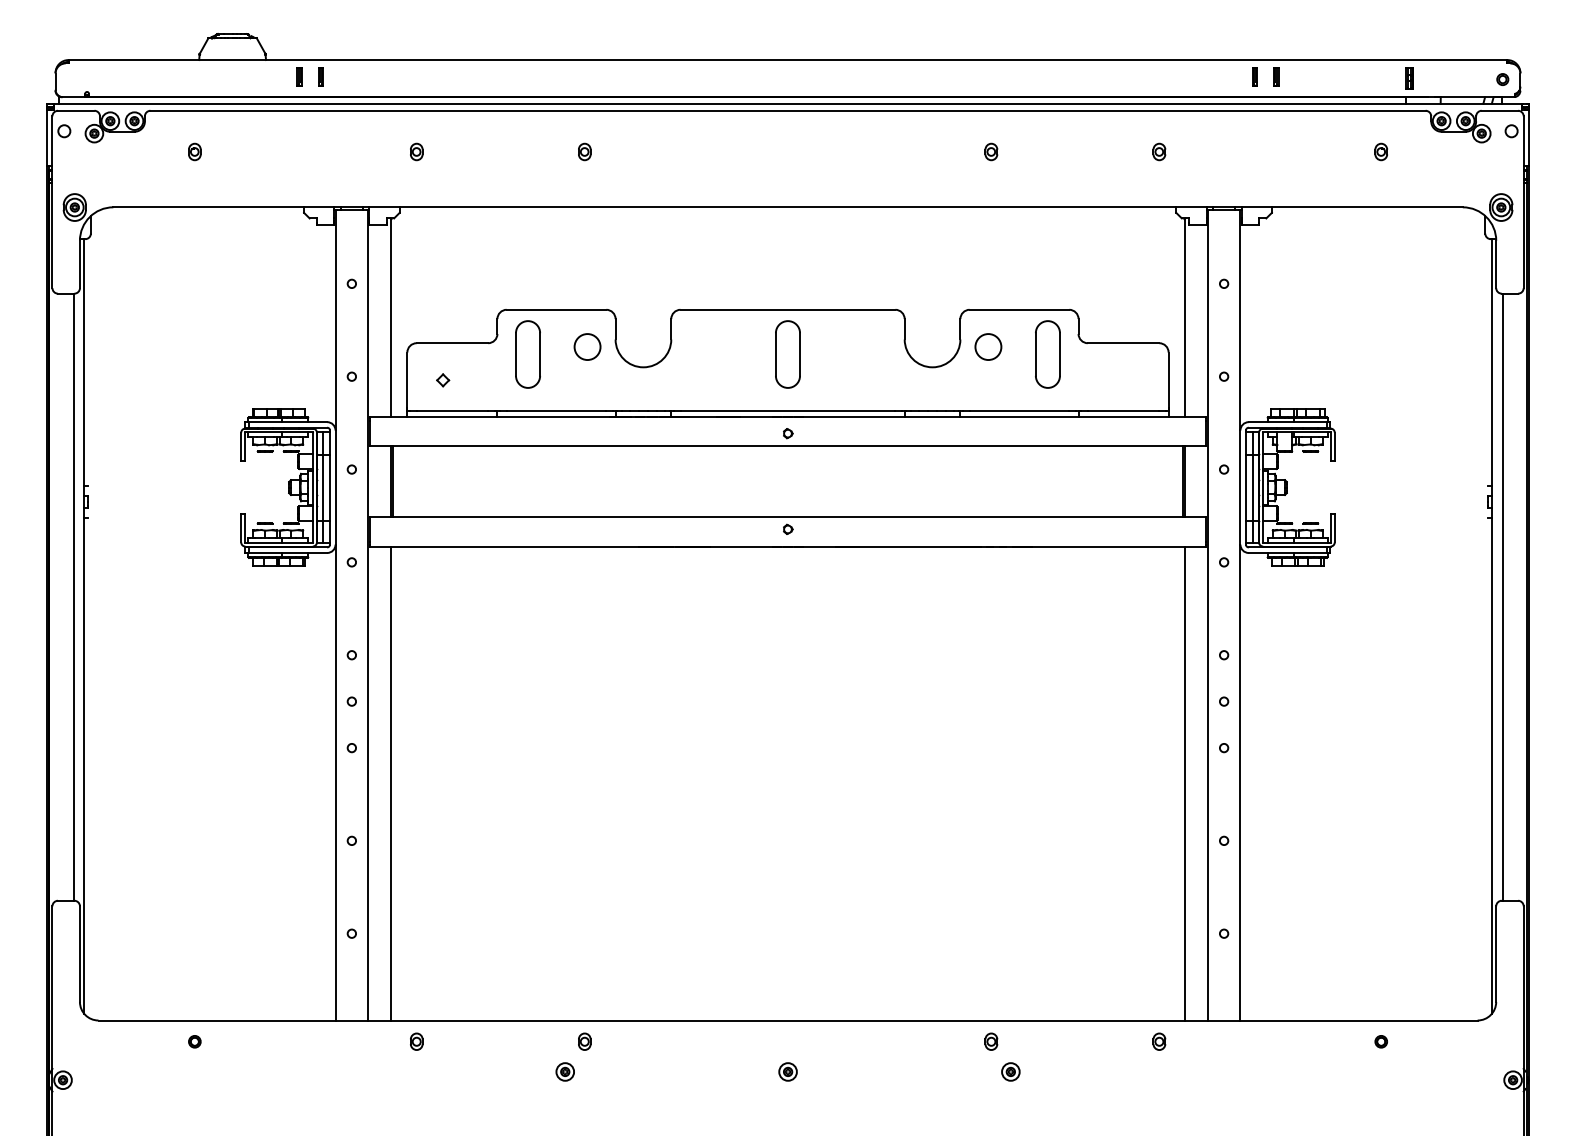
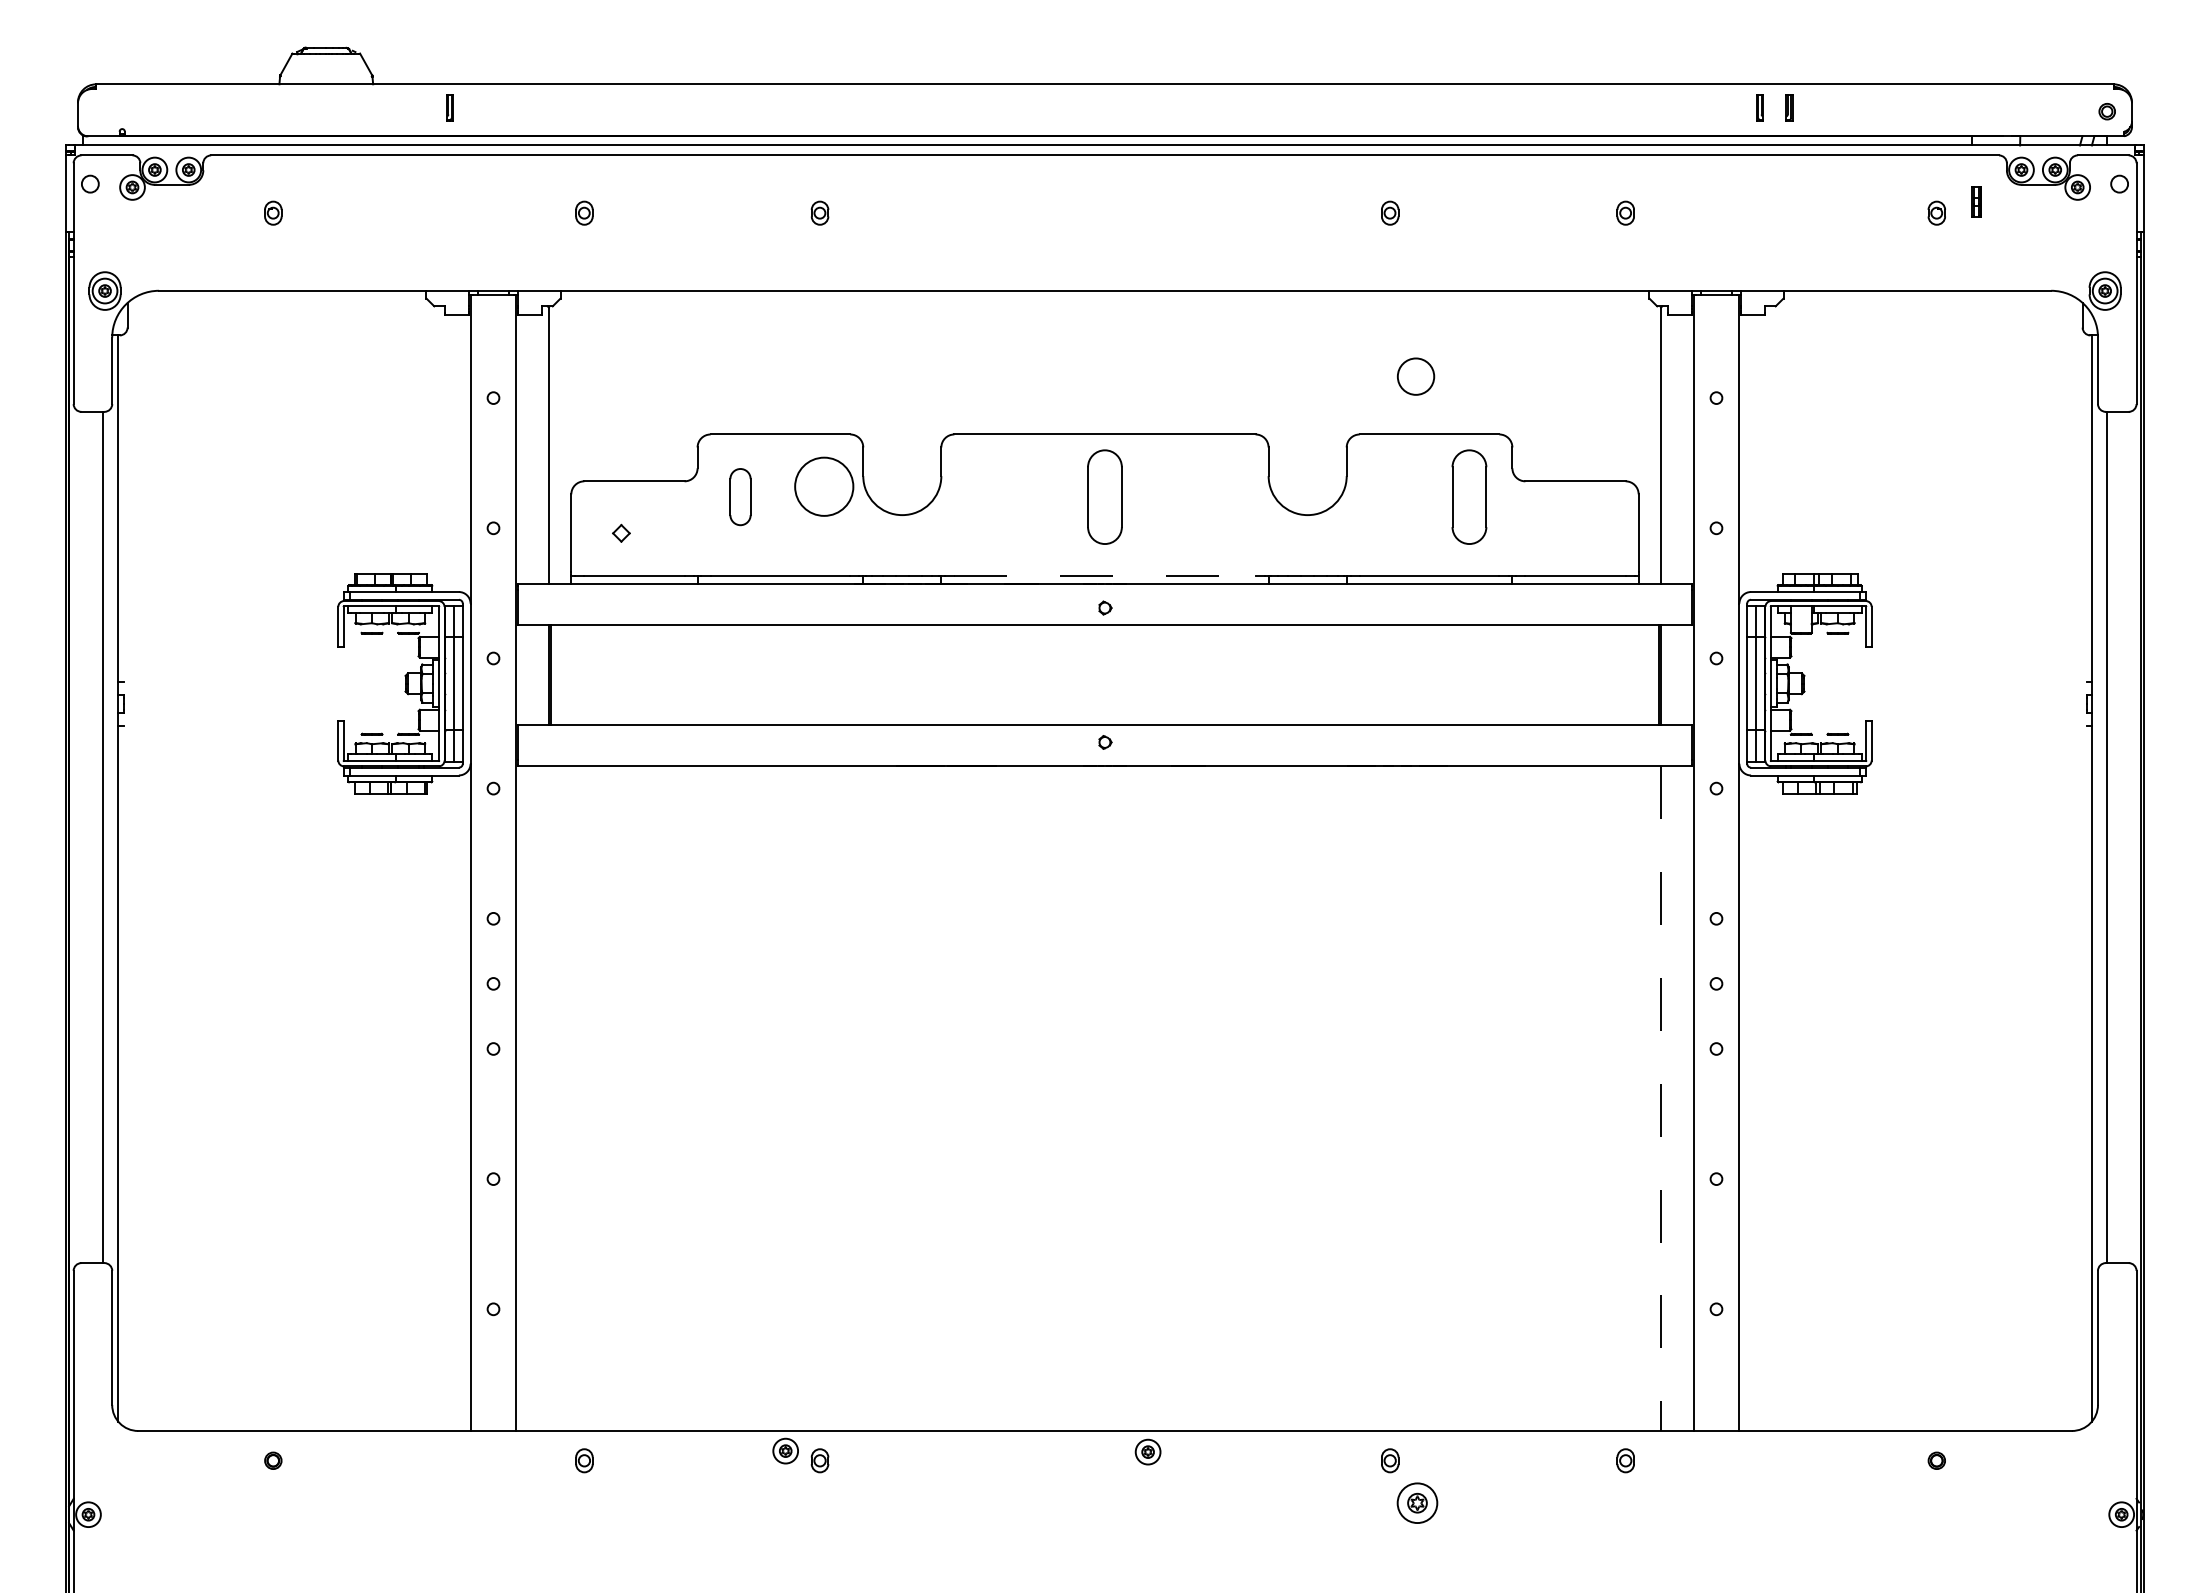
part: (299, 76) -> (420, 107), removed
part: (1409, 78) -> (1976, 201), moved
circle: (587, 346) -> (823, 486), size x1.6
circle: (988, 346) -> (1416, 376), moved
part: (528, 354) -> (740, 496), size x0.6
line: (787, 411) -> (1104, 576), solid -> dashed
line: (391, 783) -> (548, 1098), removed
line: (1184, 784) -> (1660, 1099), solid -> dashed
part: (565, 1071) -> (785, 1450), moved
part: (787, 1071) -> (1147, 1451), moved
part: (1010, 1071) -> (1417, 1502), size x1.6

